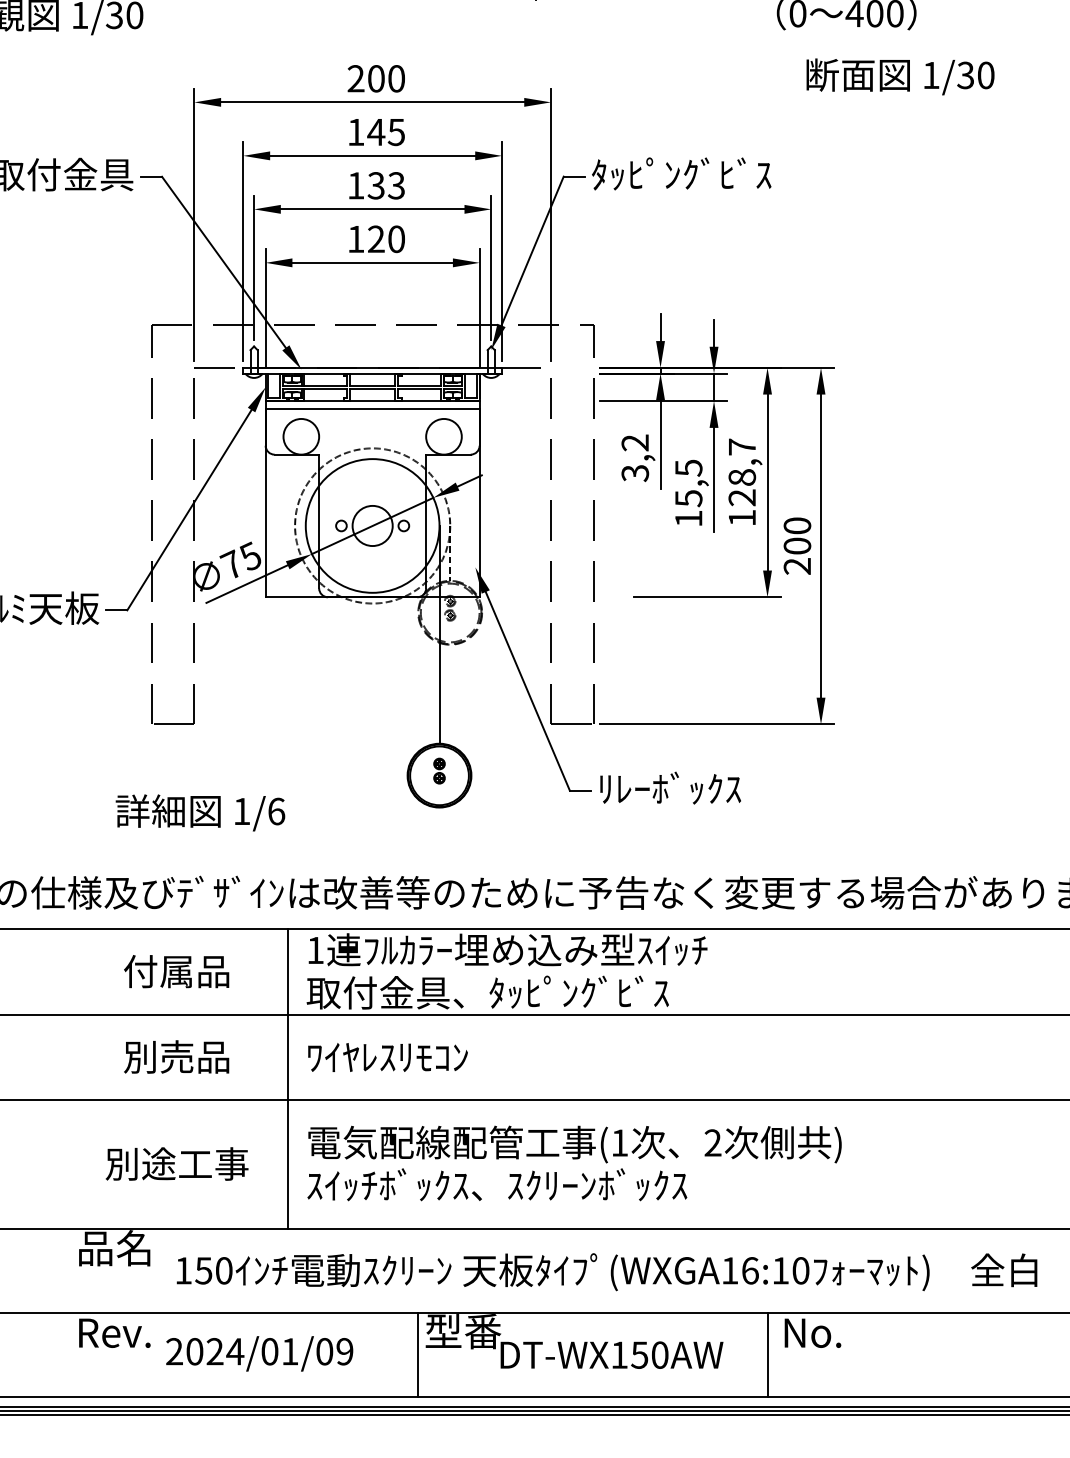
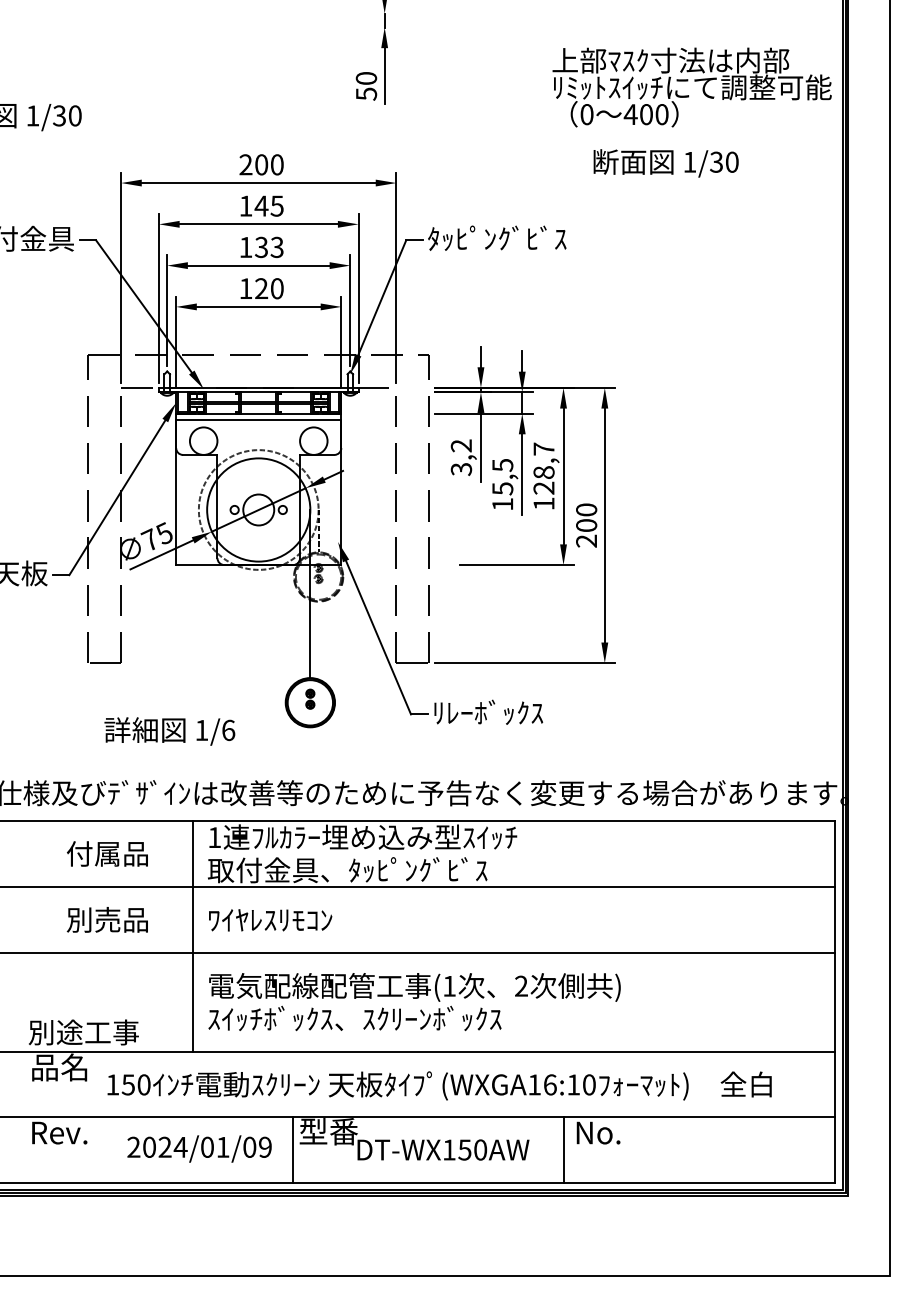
text: (200, 812) -> (169, 731), moved
text: (176, 1164) -> (83, 1032), moved
text: (259, 1353) -> (199, 1148), moved

